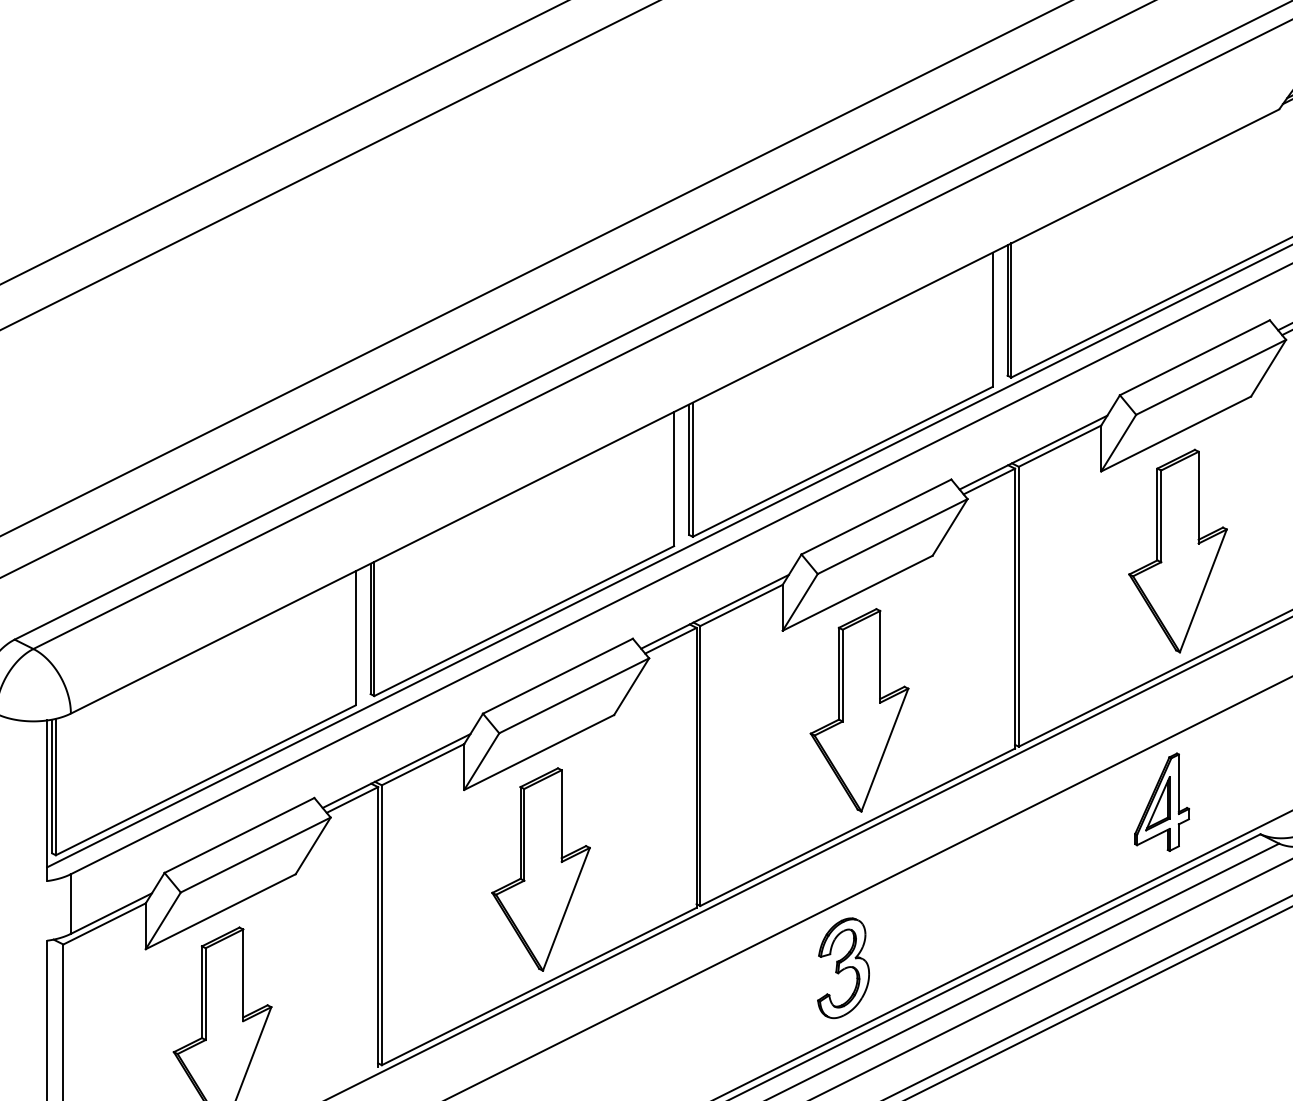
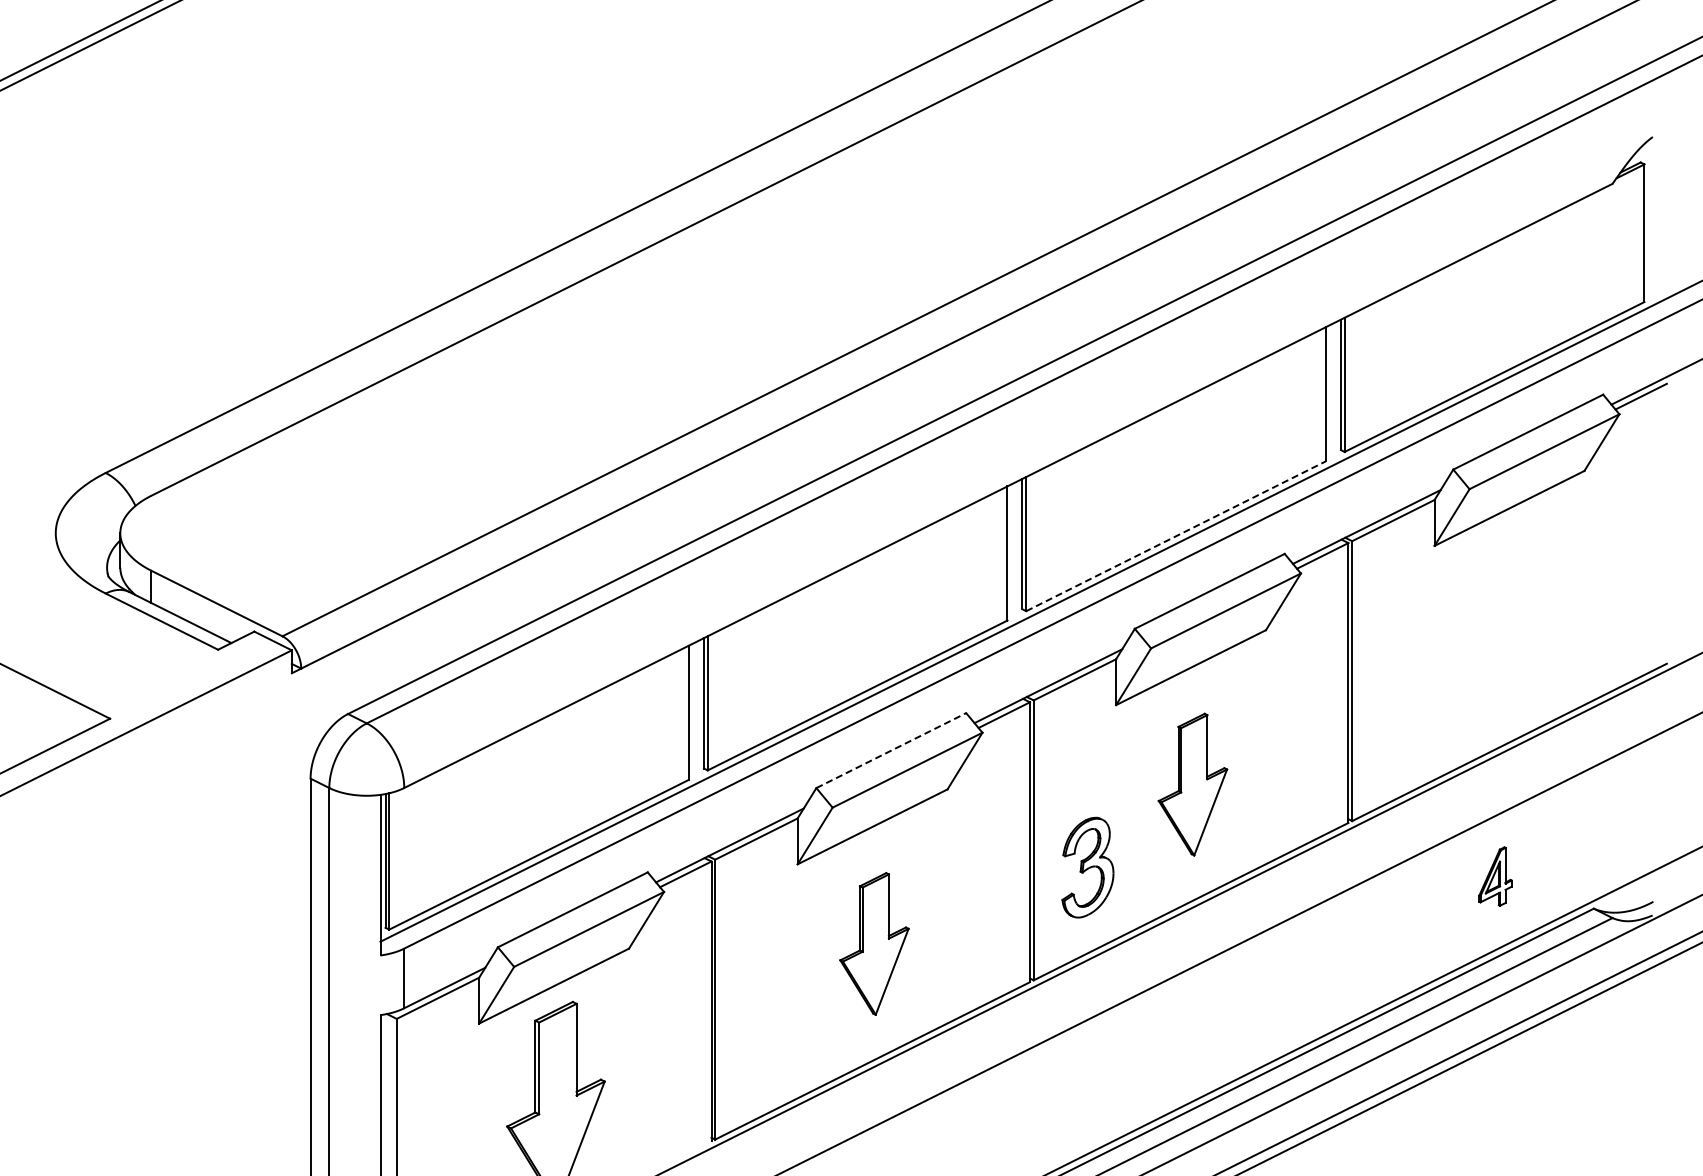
line: (843, 462) -> (1176, 536), solid -> dashed
part: (1178, 551) -> (1511, 625), removed
line: (558, 676) -> (891, 750), solid -> dashed
part: (859, 710) -> (1192, 784), size x0.7
part: (1162, 802) -> (1495, 876), size x0.6
part: (541, 869) -> (874, 943), size x0.7
part: (843, 968) -> (1087, 867), moved

